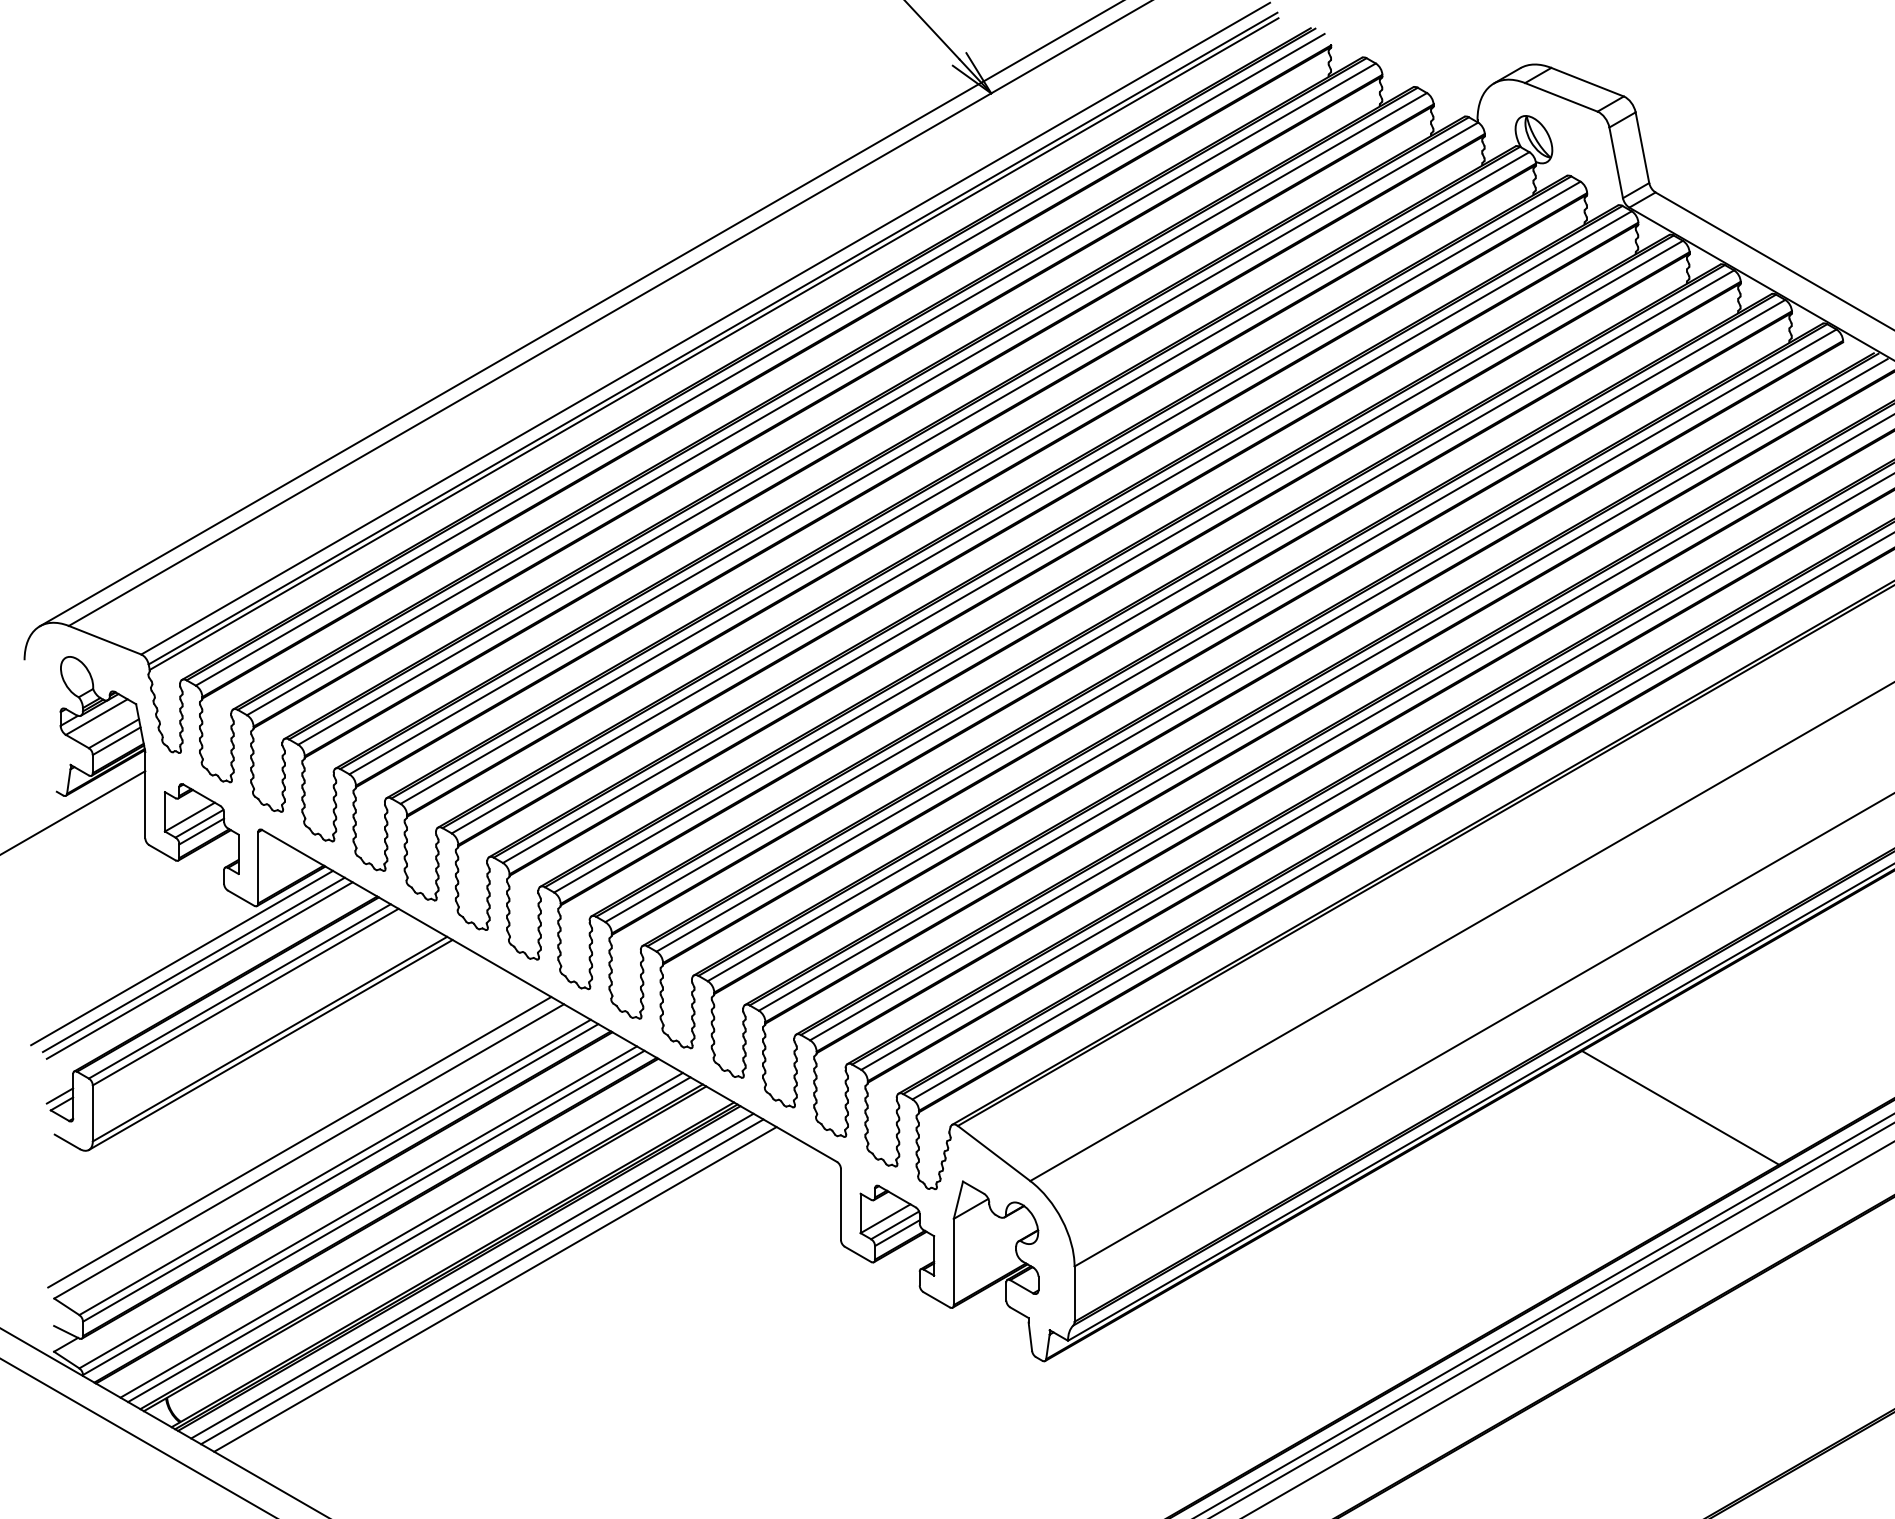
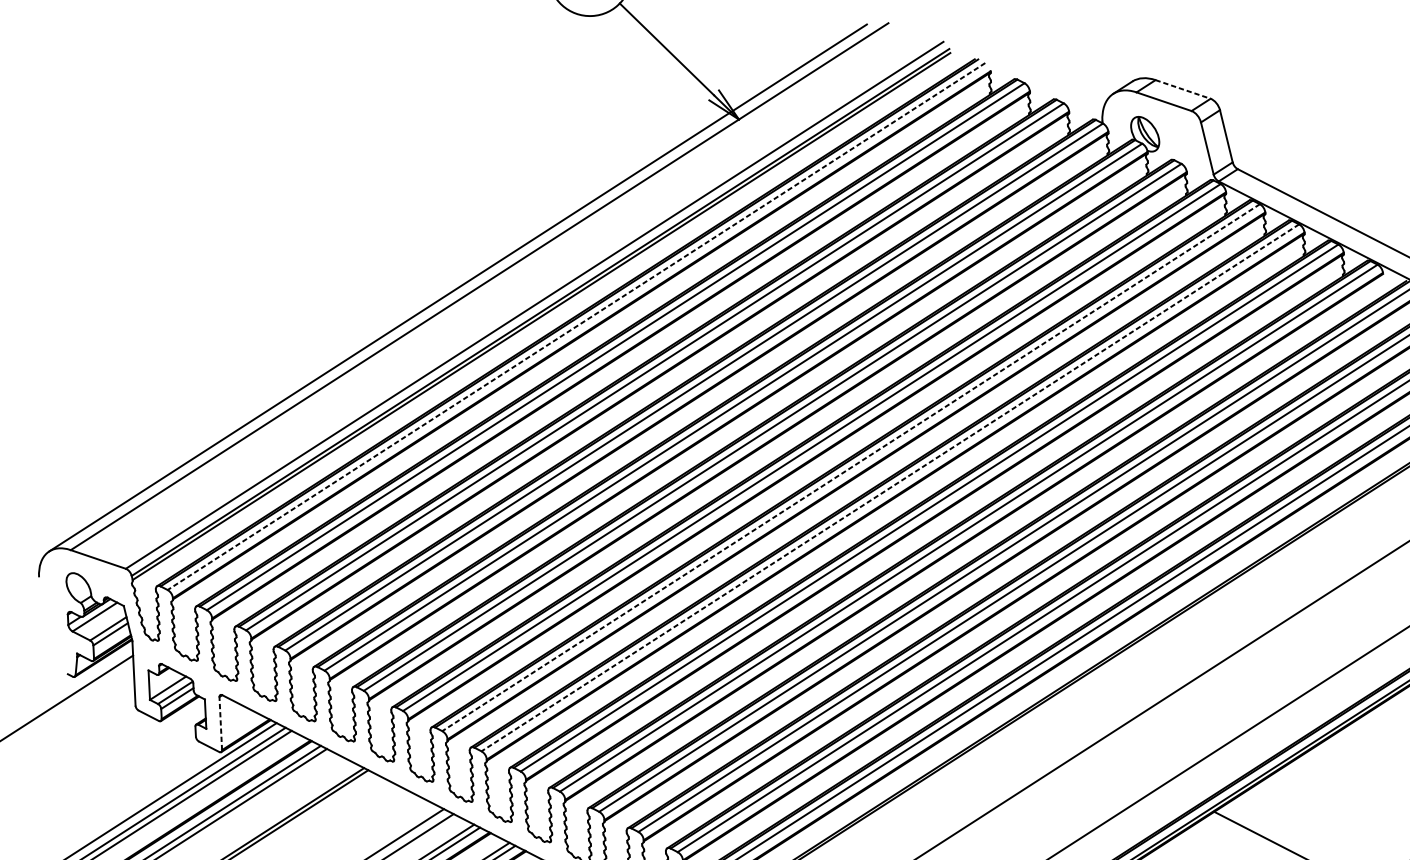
line: (1587, 82) -> (1183, 89), solid -> dashed
line: (760, 359) -> (576, 326), solid -> dashed
line: (1118, 566) -> (851, 467), solid -> dashed
line: (1169, 596) -> (890, 488), solid -> dashed
line: (258, 867) -> (220, 723), solid -> dashed

